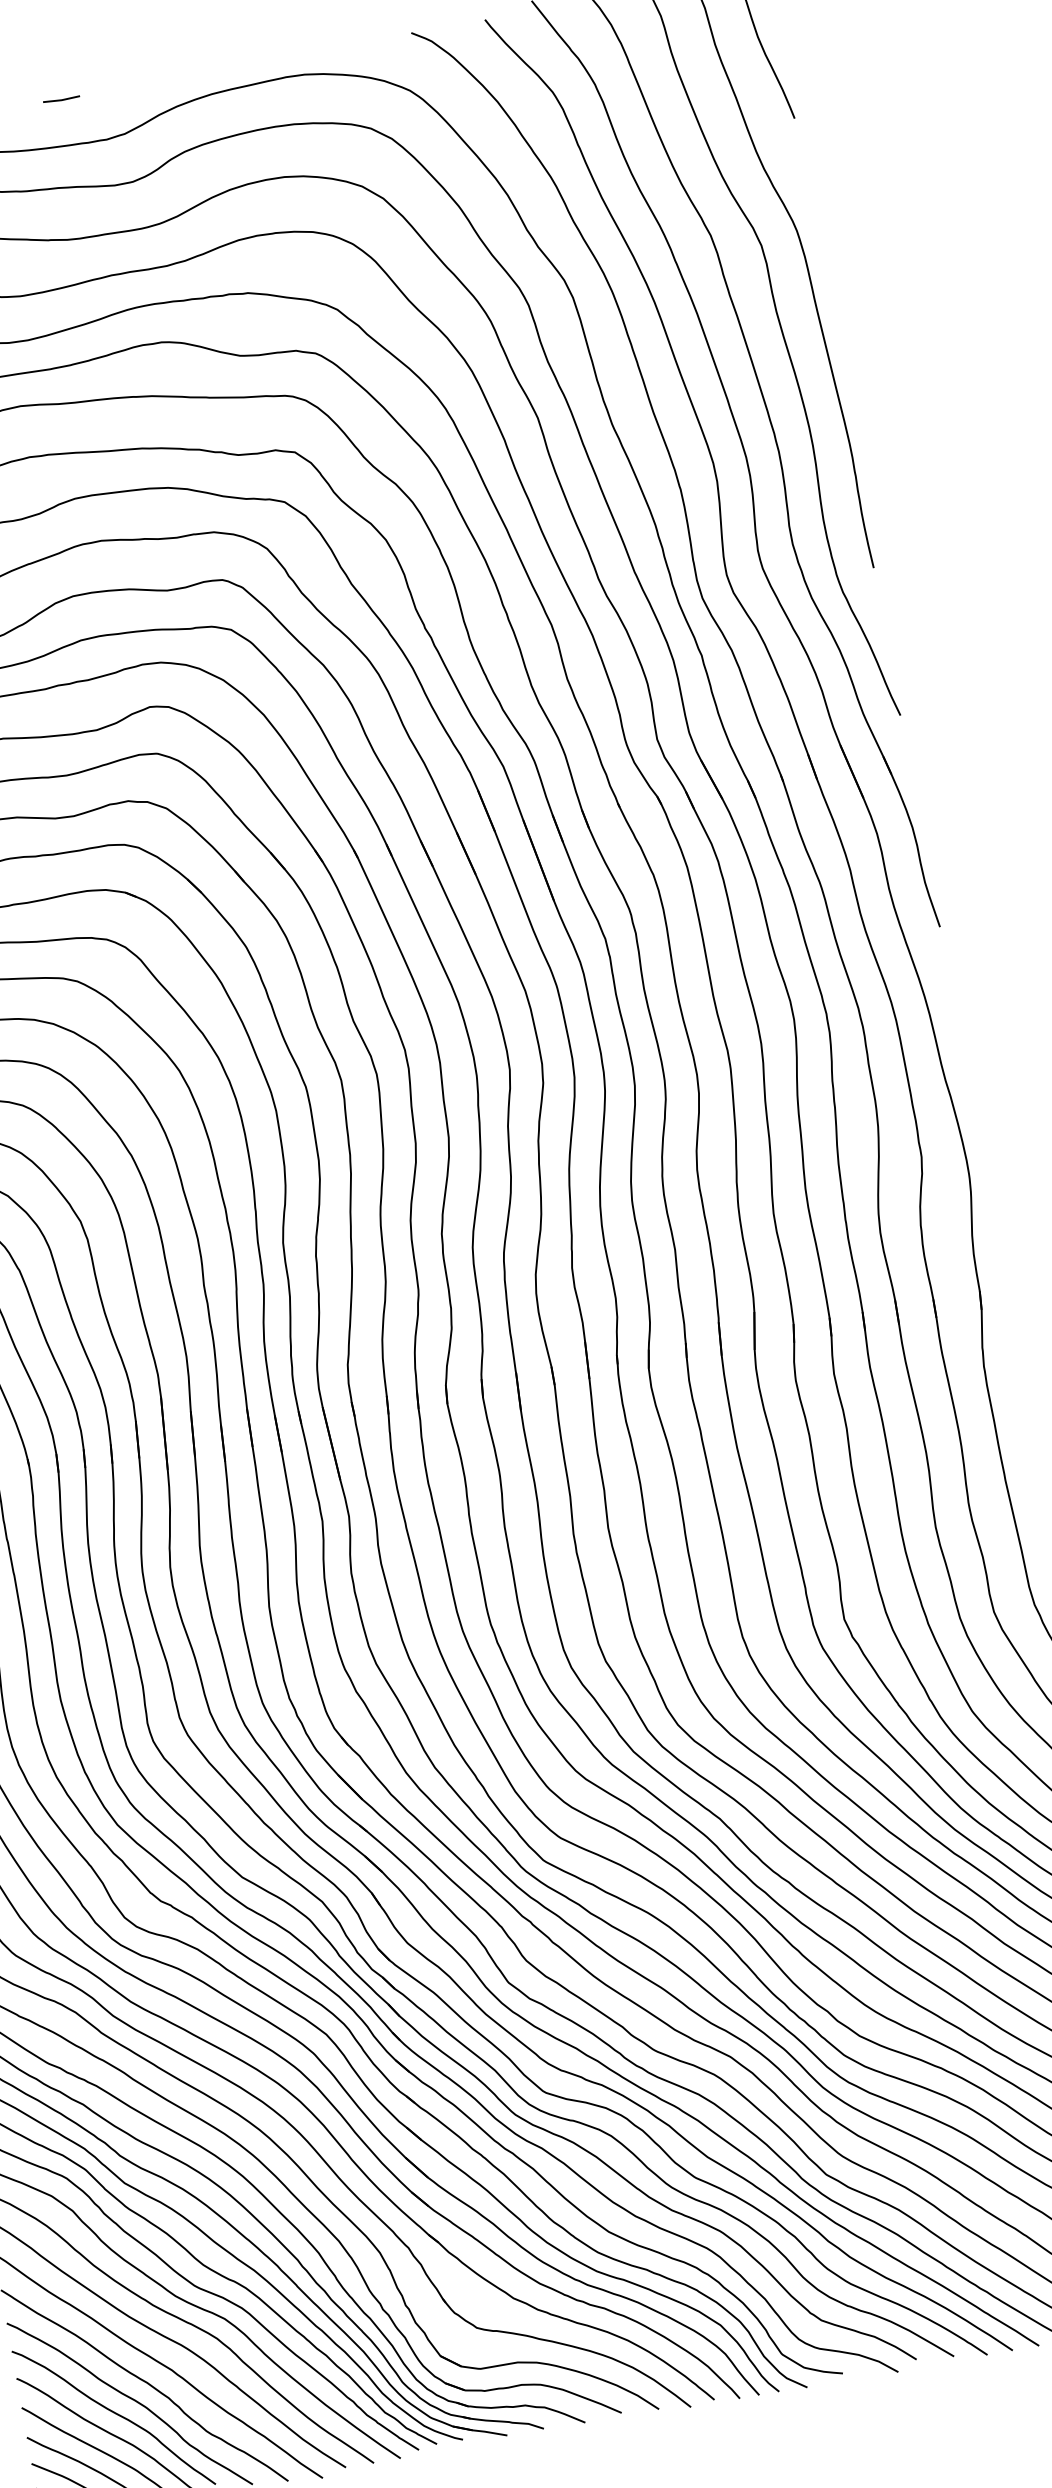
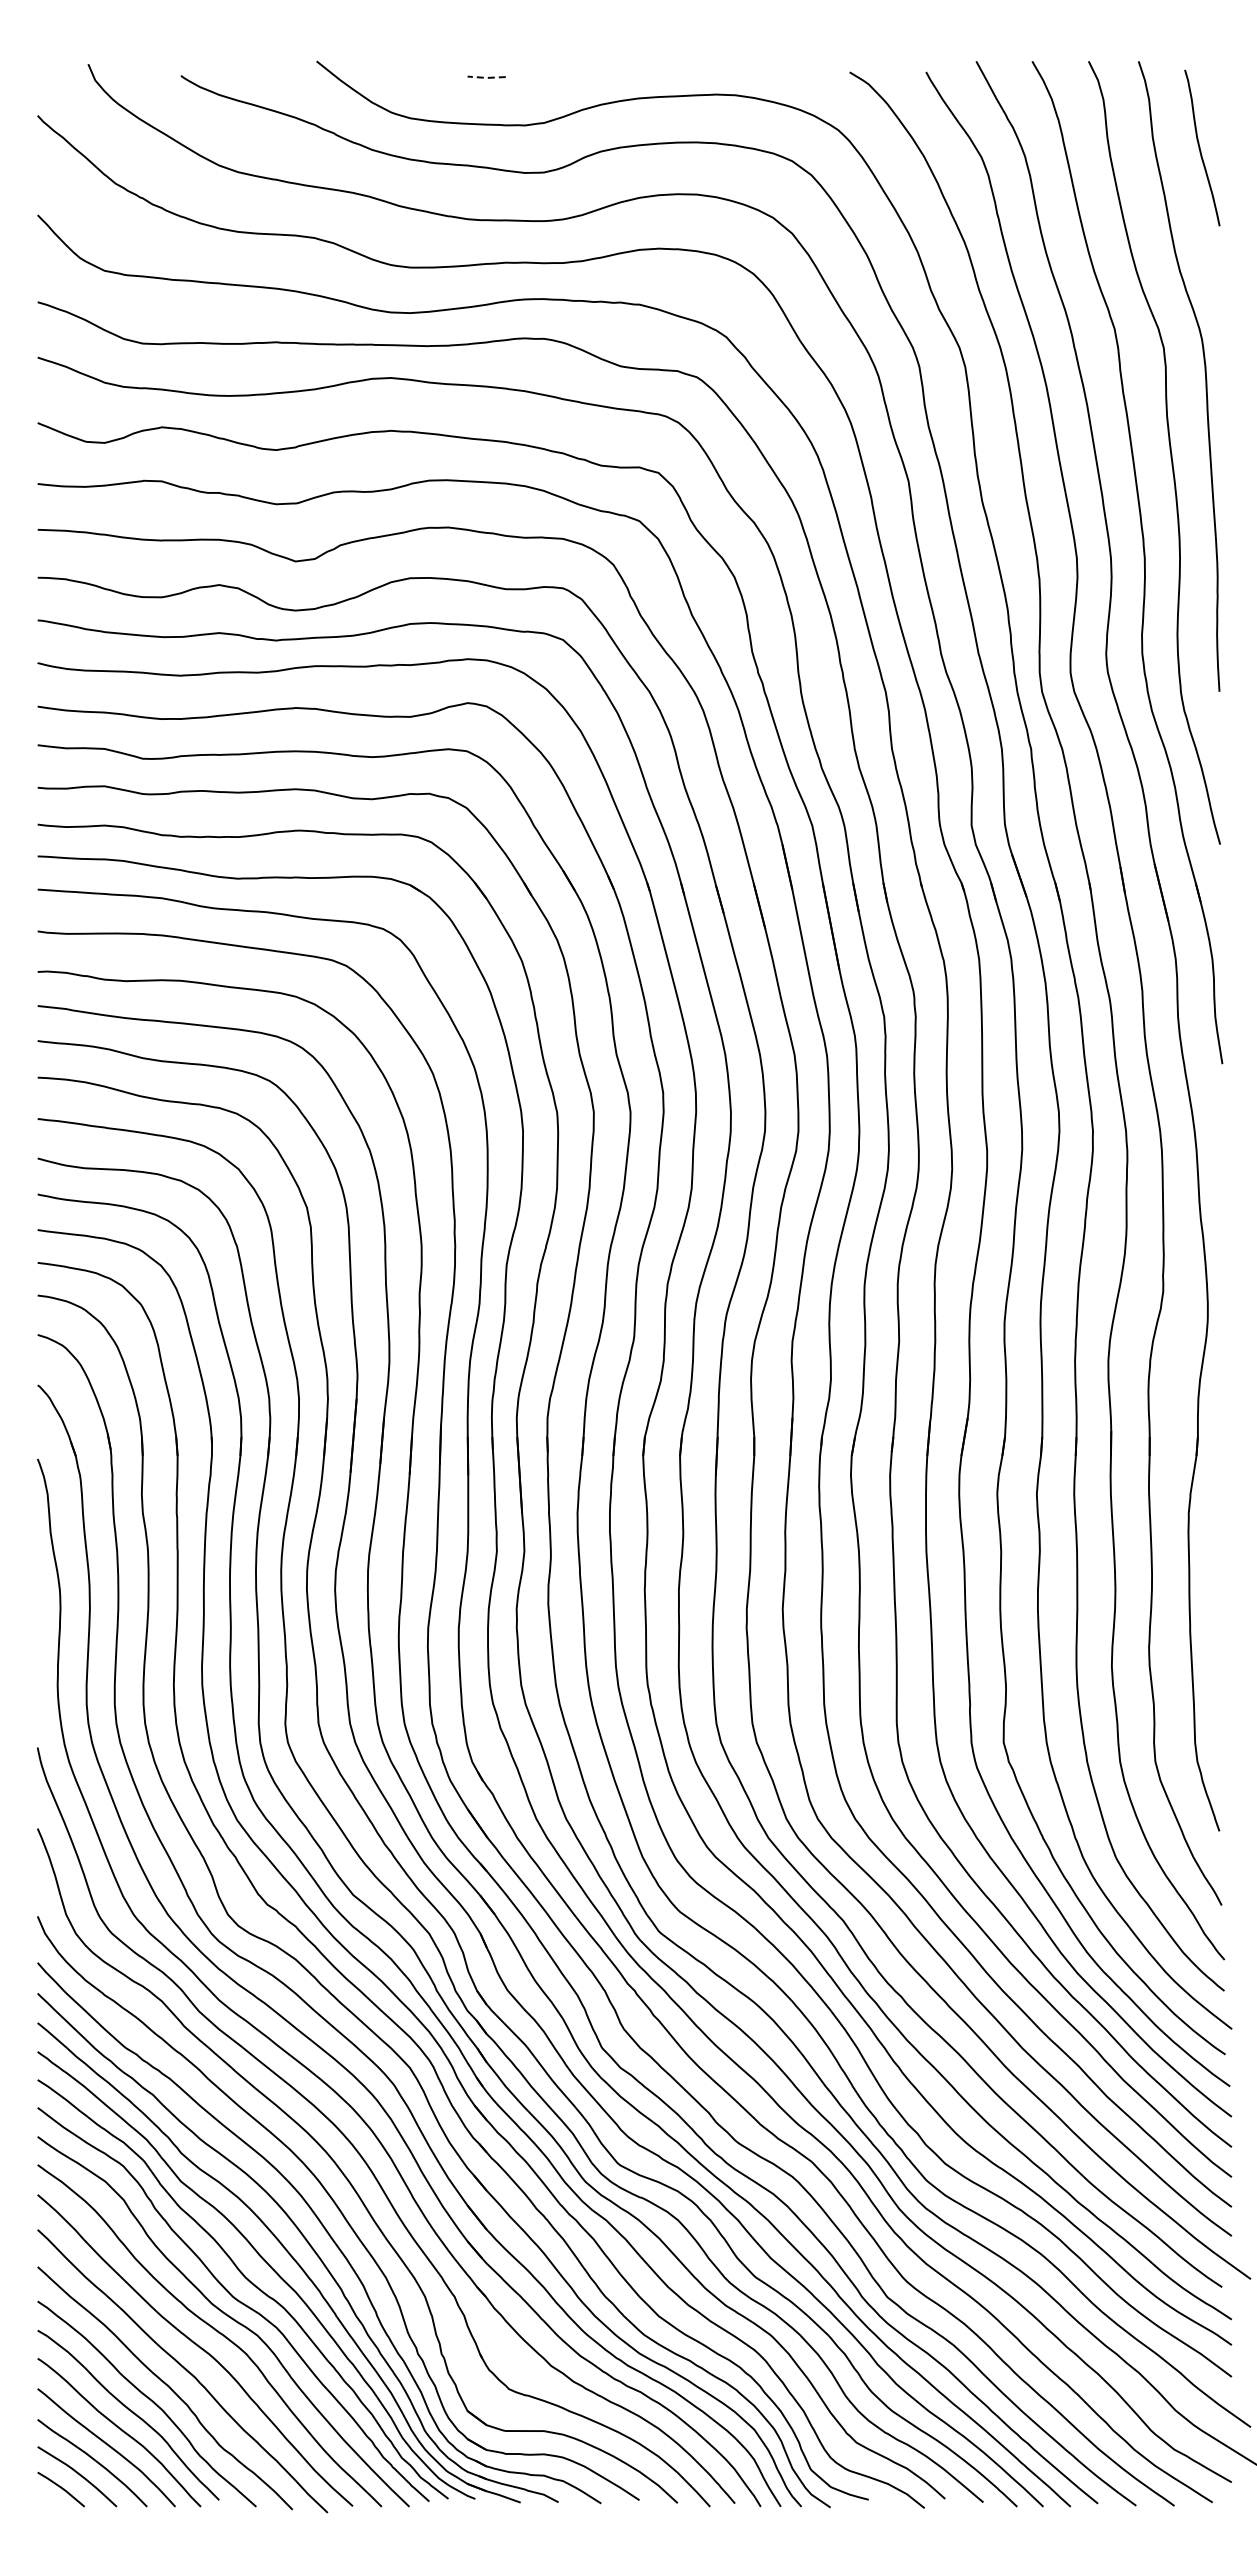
line: (61, 99) -> (486, 77), solid -> dashed

